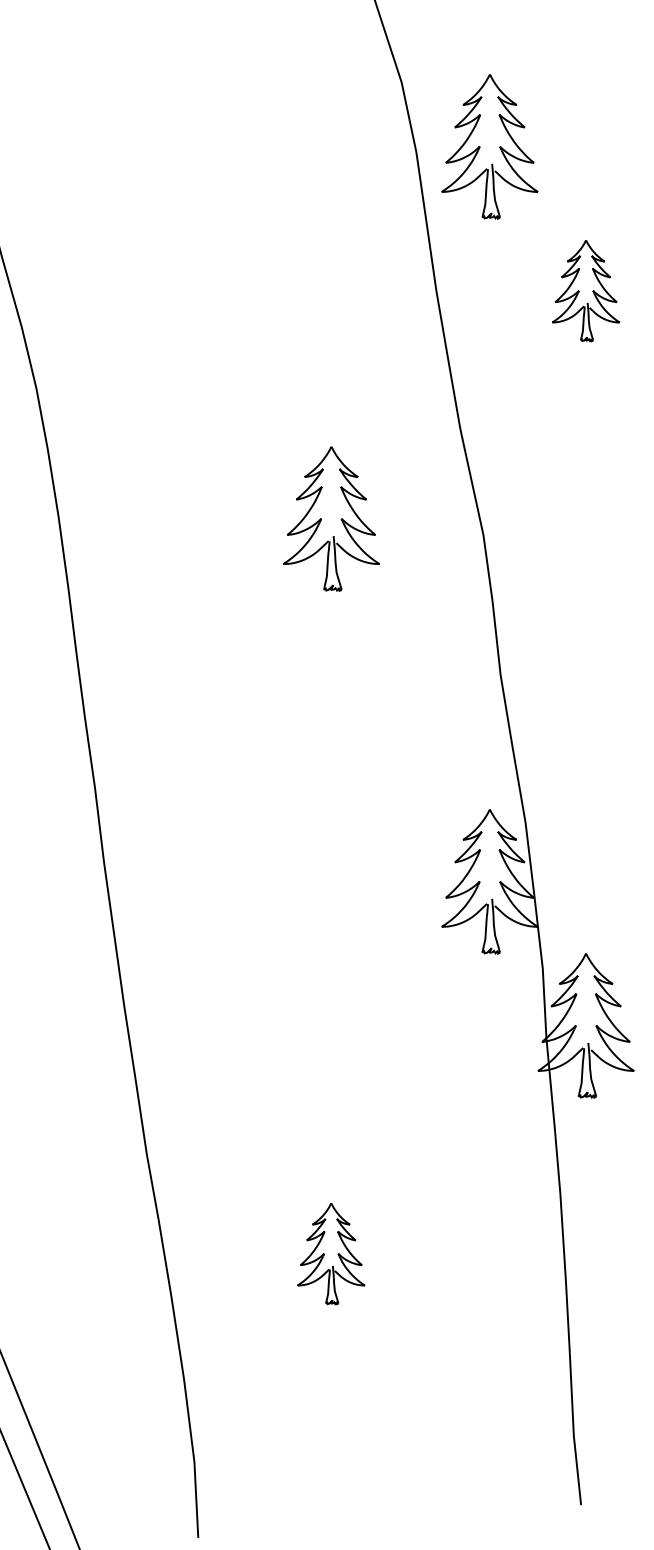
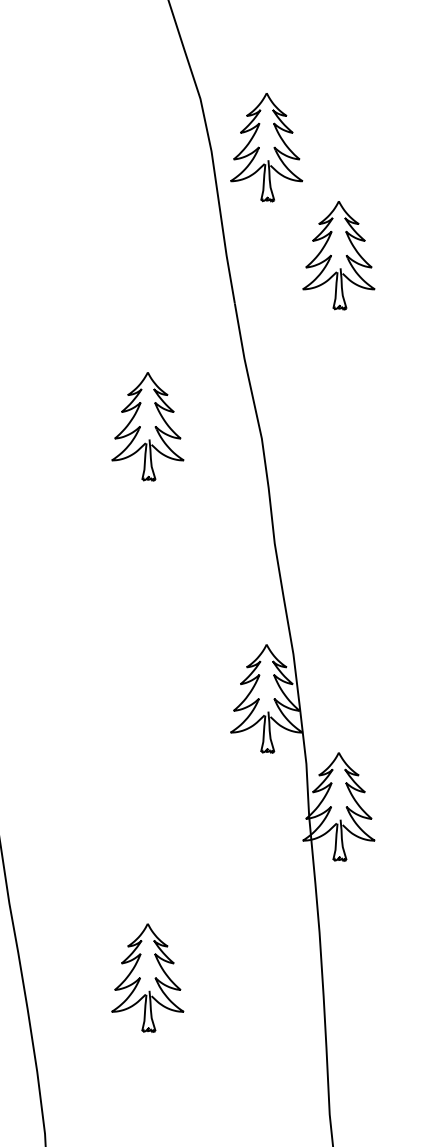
part: (585, 290) -> (338, 255), size x1.43
part: (330, 1253) -> (147, 977), size x1.43

